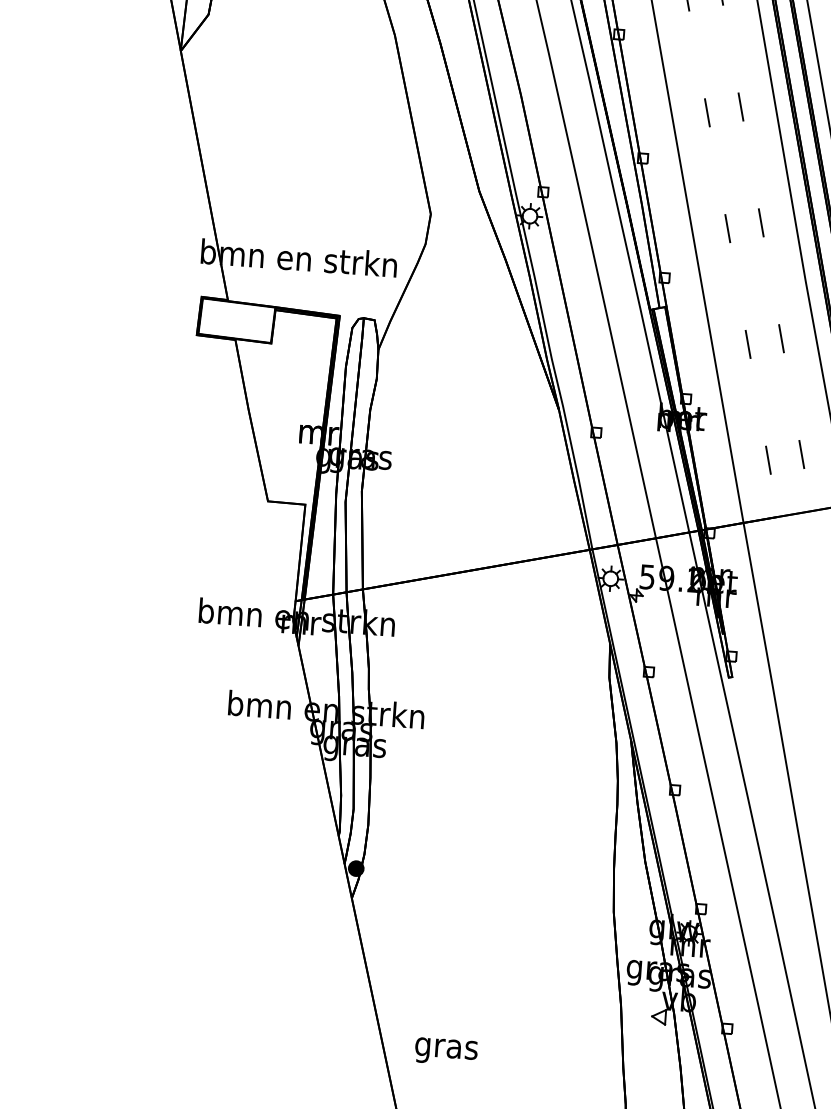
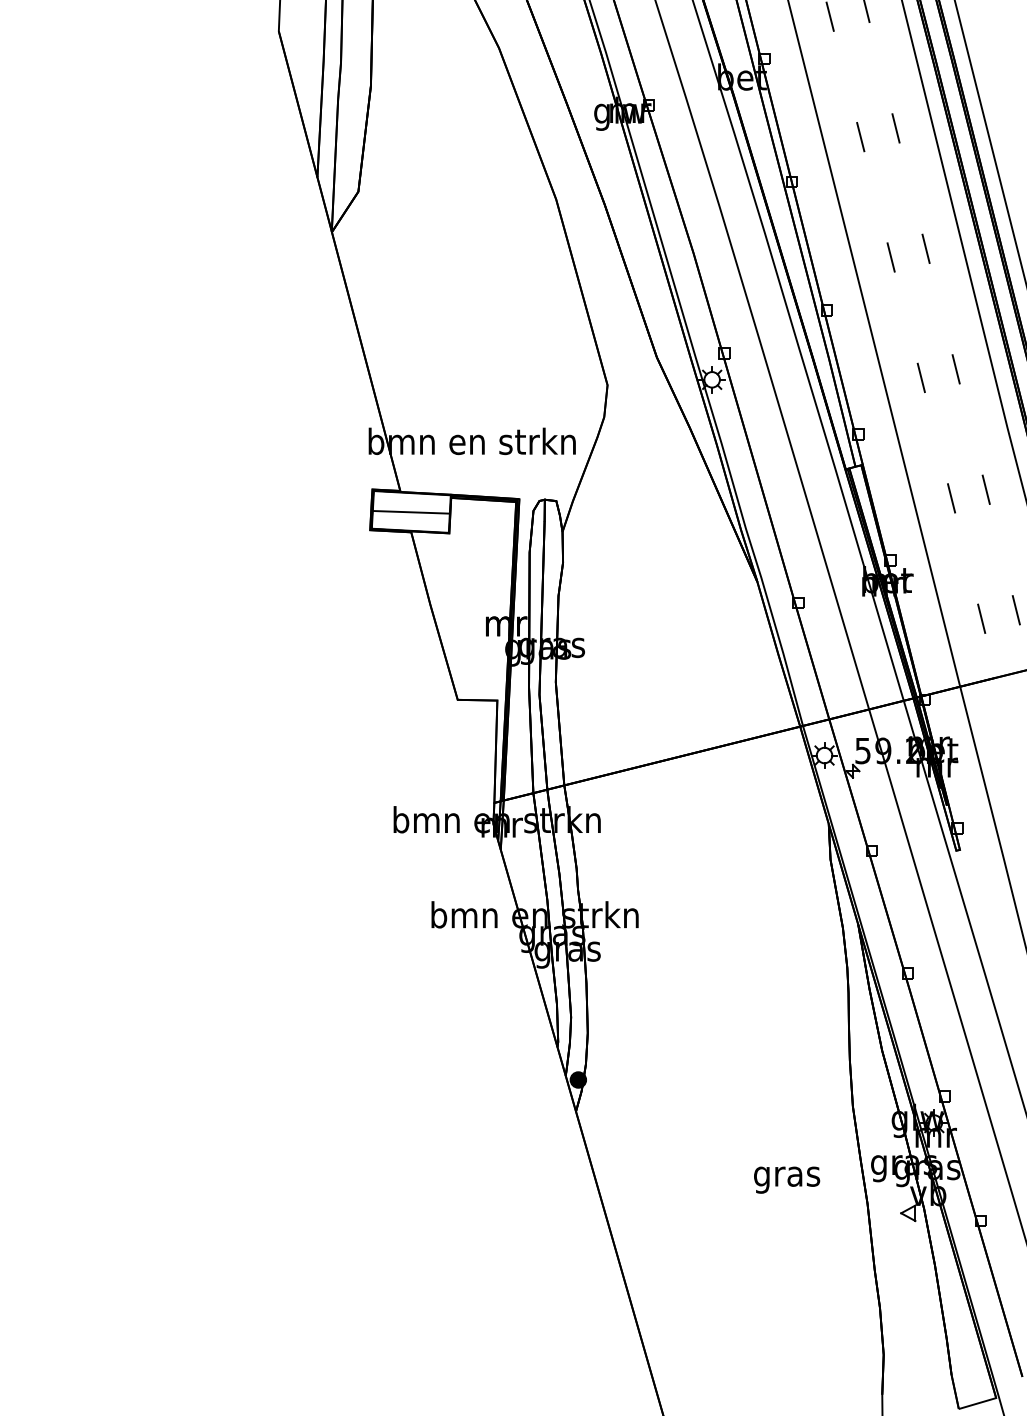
line: (237, 321) -> (411, 512), added
text: (446, 1051) -> (787, 1179), moved

